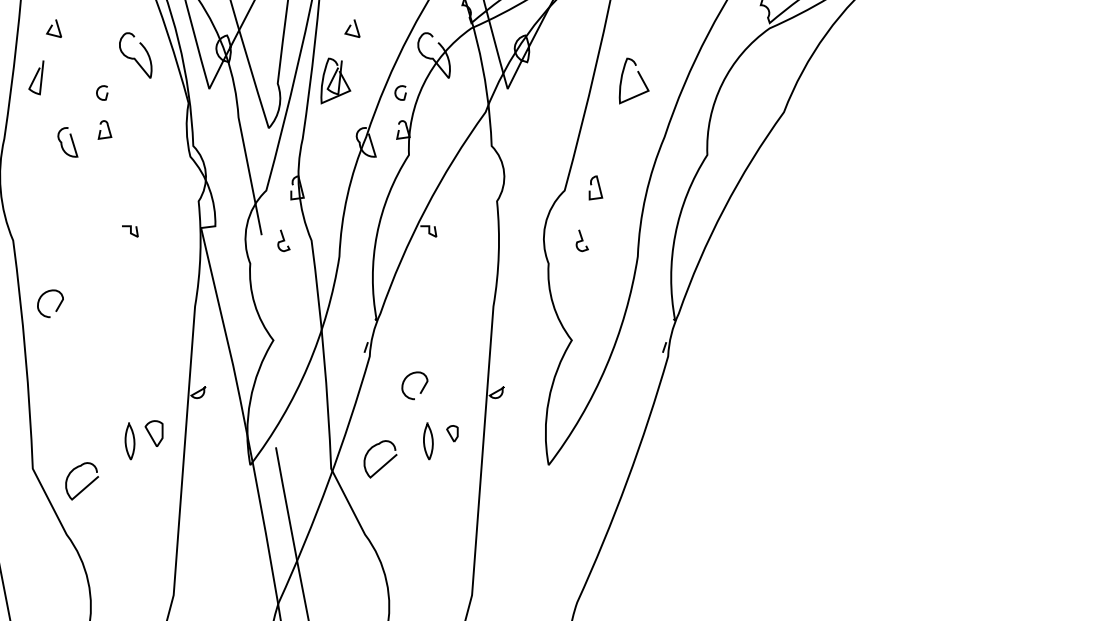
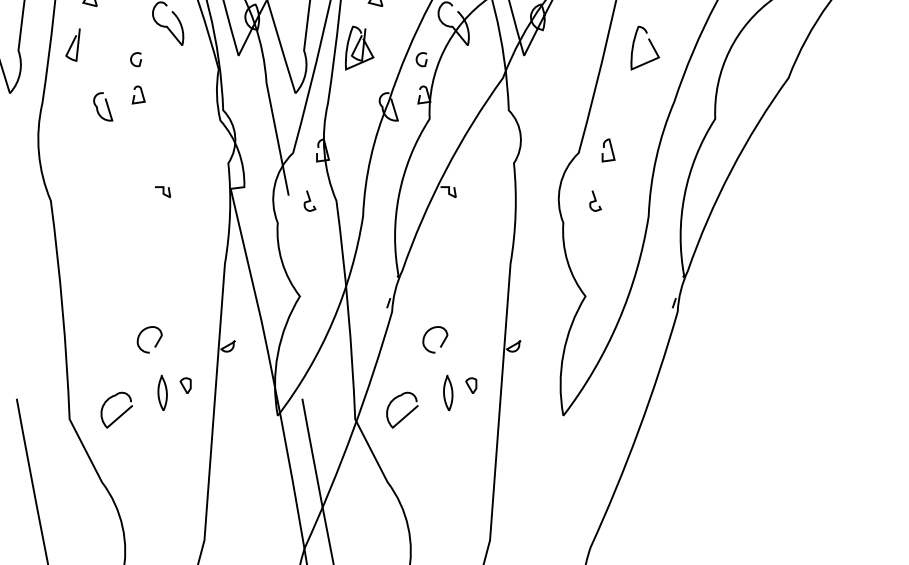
curve: (57, 306) -> (156, 342), moved
part: (153, 433) -> (185, 385), size x0.62
curve: (86, 485) -> (121, 414), moved

